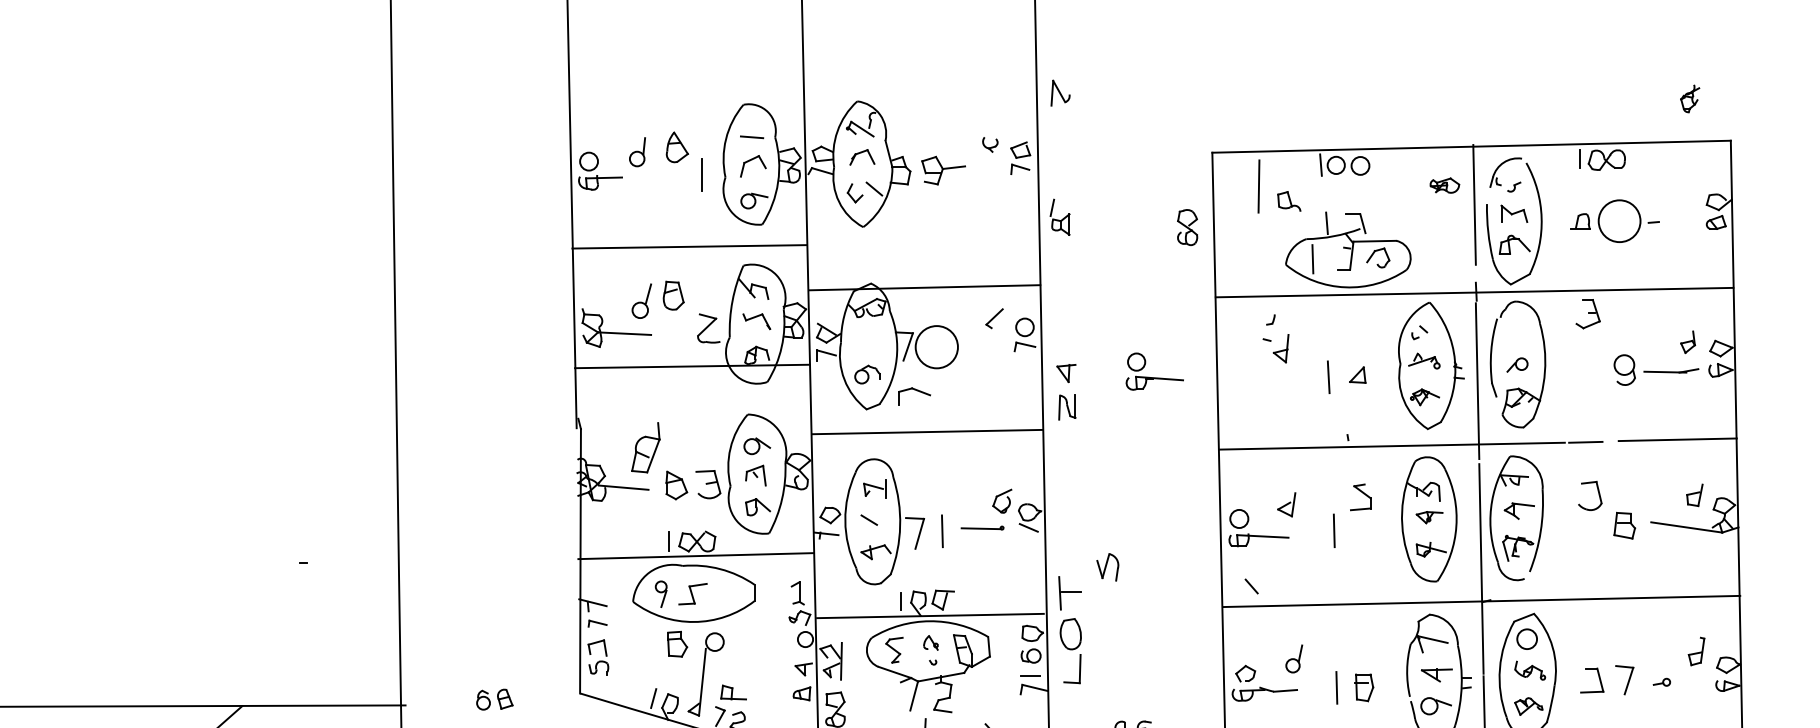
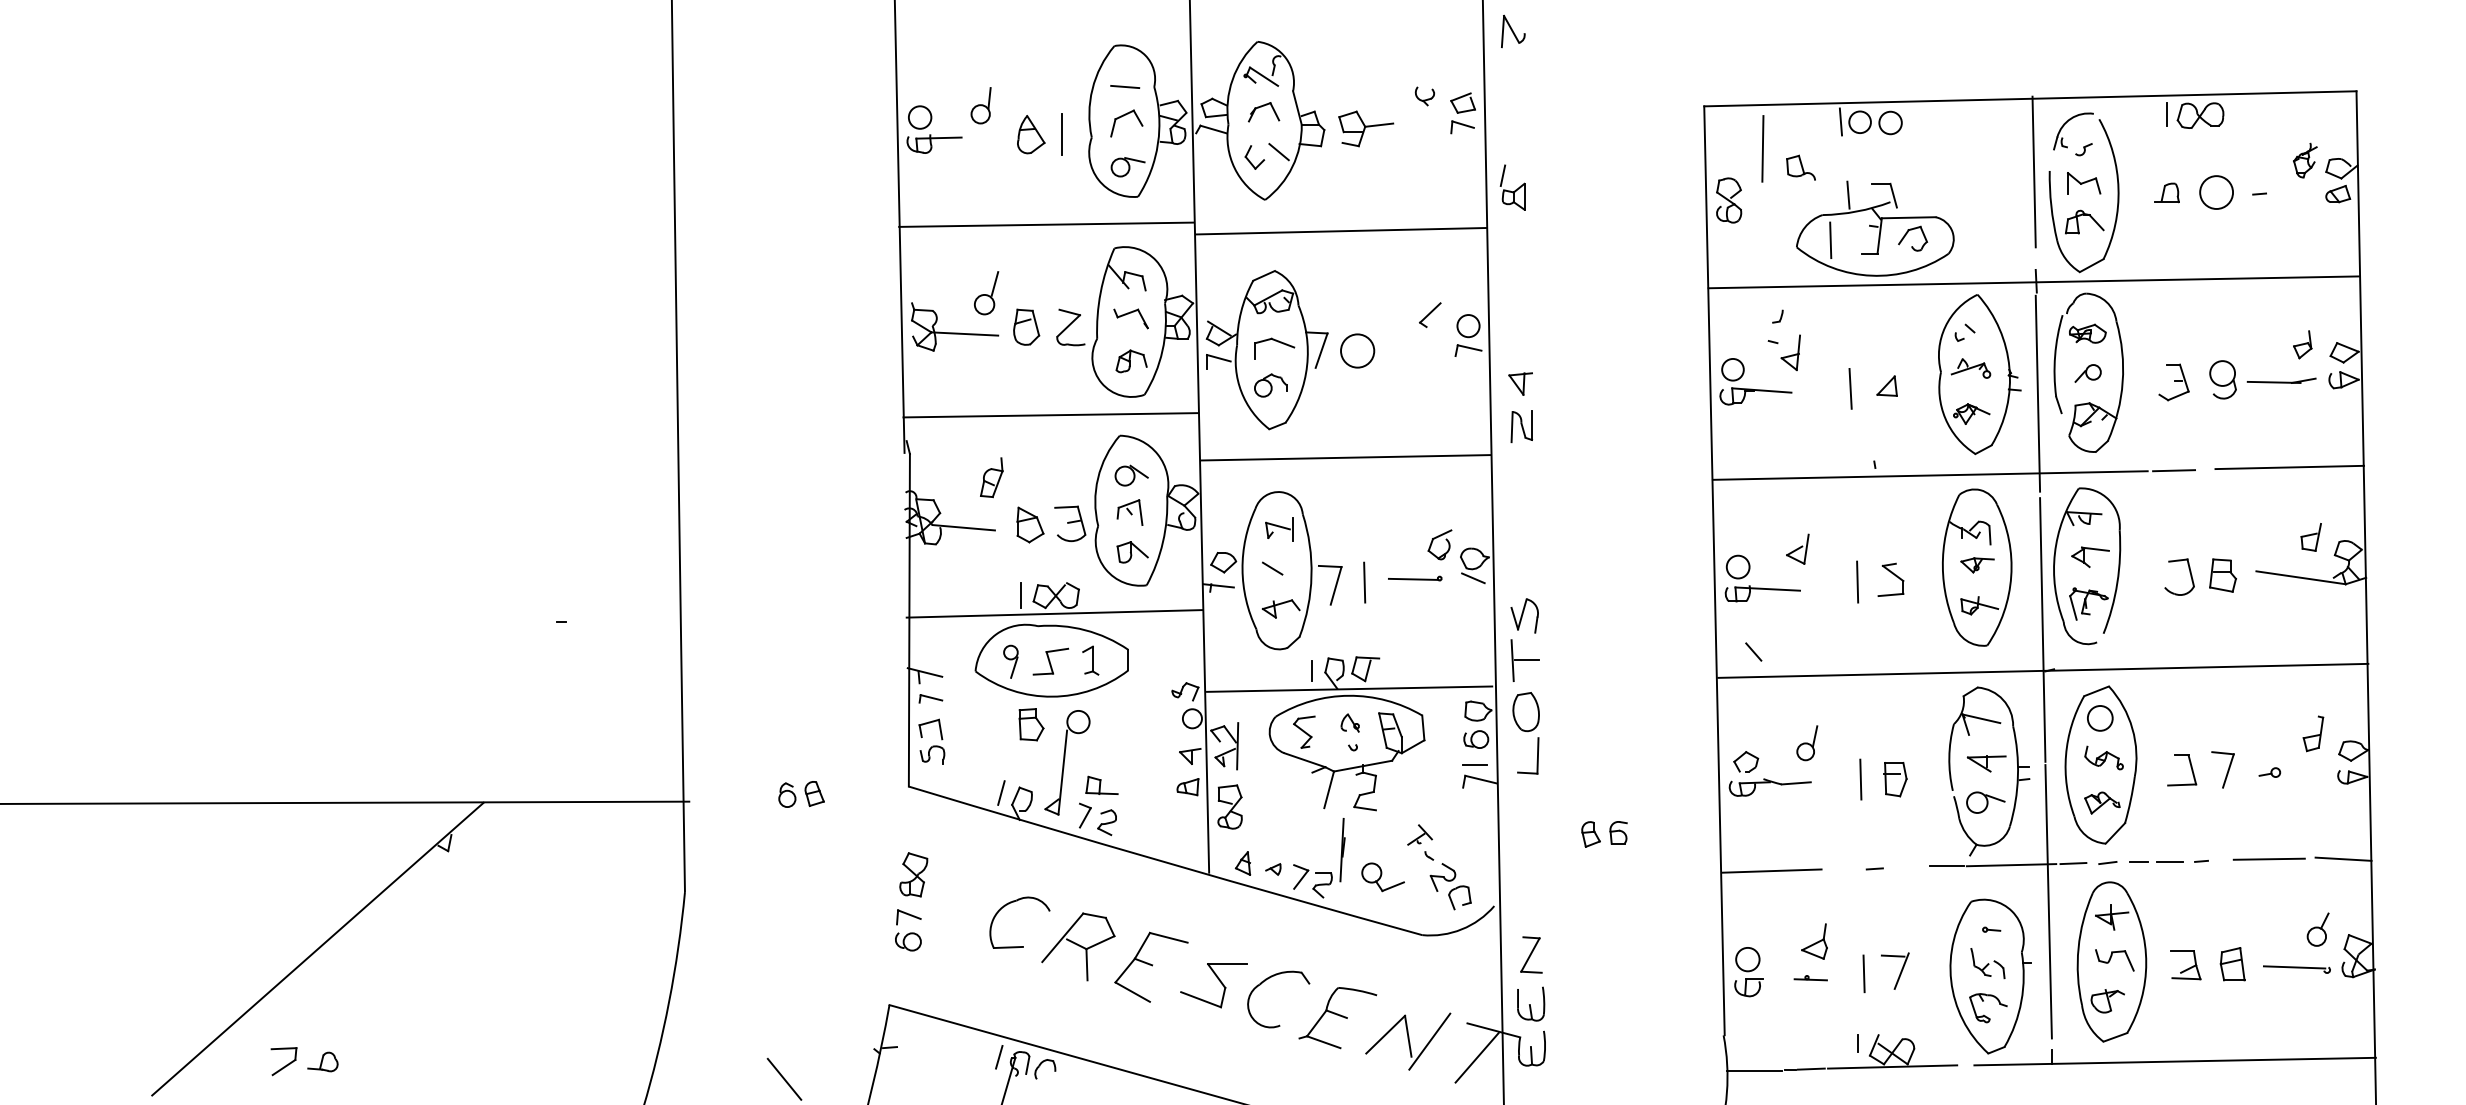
part: (1690, 98) -> (2305, 160), moved
part: (677, 147) -> (1031, 134), moved
part: (1444, 185) -> (2087, 333), moved
circle: (1619, 221) -> (2216, 192), size x0.62
part: (1187, 227) -> (1729, 200), moved
line: (924, 287) -> (1341, 230), moved
part: (673, 295) -> (1026, 326), moved
part: (1587, 314) -> (2173, 382), moved
circle: (936, 346) -> (1357, 350), size x0.62
line: (691, 366) -> (1050, 415), moved
part: (1152, 376) -> (1752, 388), moved
part: (916, 391) -> (1277, 342), moved
part: (645, 447) -> (991, 477), size x0.62
part: (1598, 492) -> (2189, 572), moved
part: (1360, 497) -> (1890, 579), moved
part: (1107, 566) -> (1524, 615), moved
part: (797, 593) -> (1090, 660), moved

